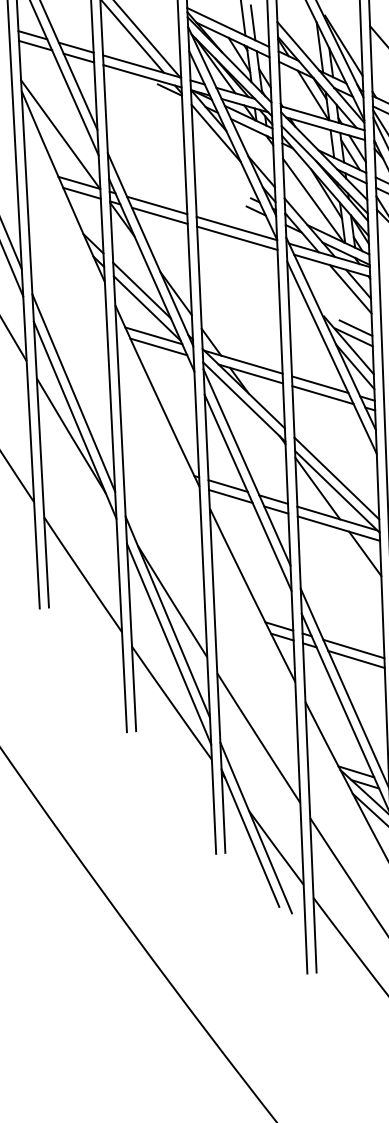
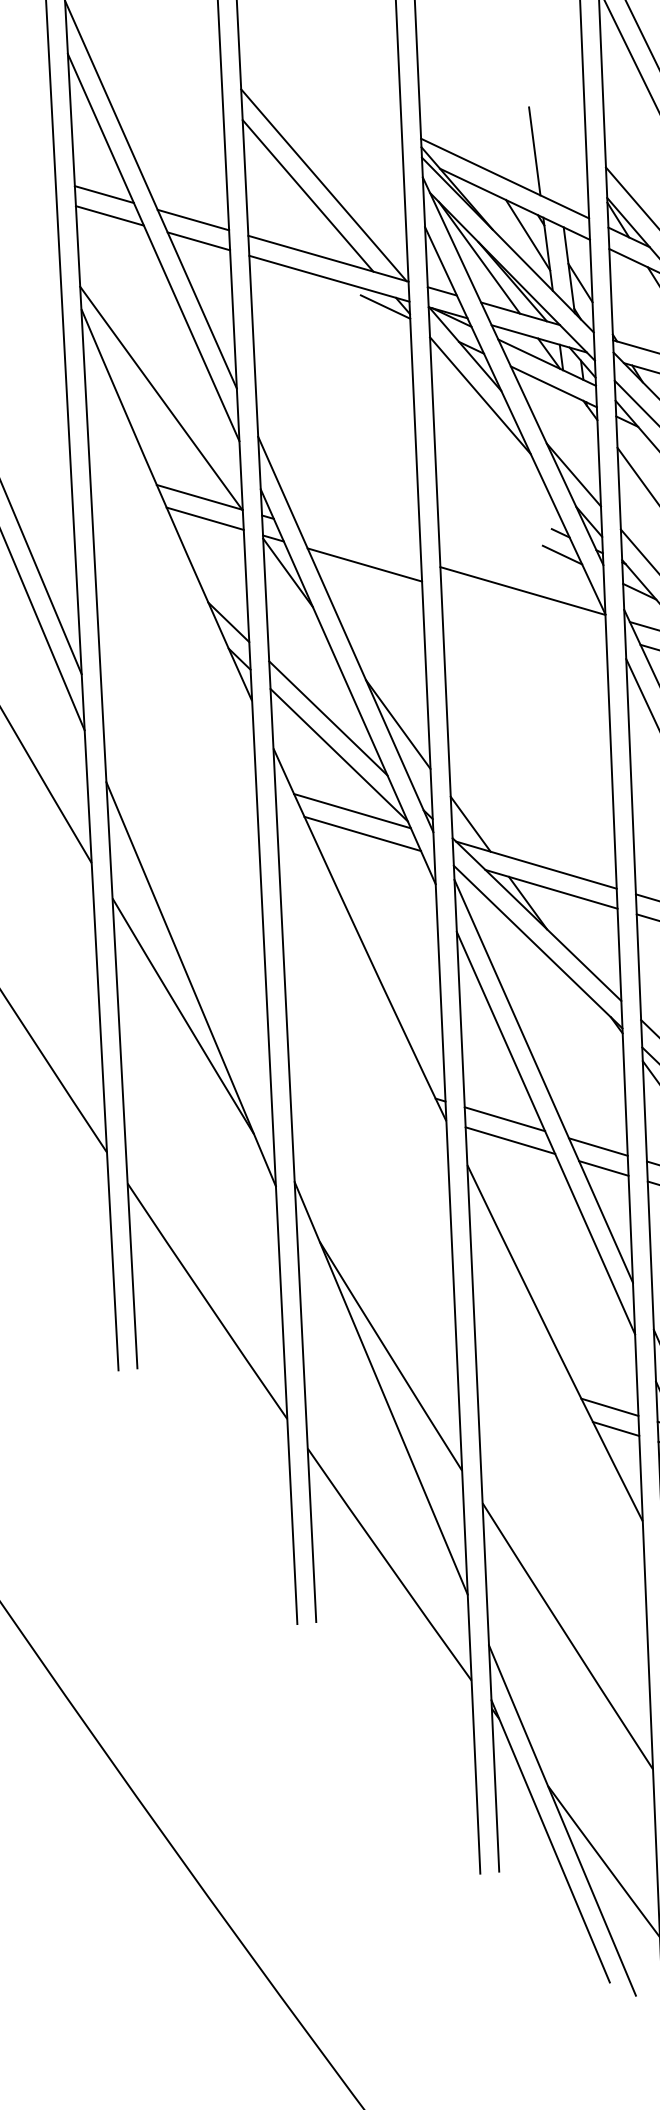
line: (252, 22) -> (554, 168), removed
line: (157, 205) -> (360, 543), removed
line: (237, 237) -> (524, 609), removed
line: (73, 392) -> (187, 927), removed
line: (168, 643) -> (382, 1442), removed

